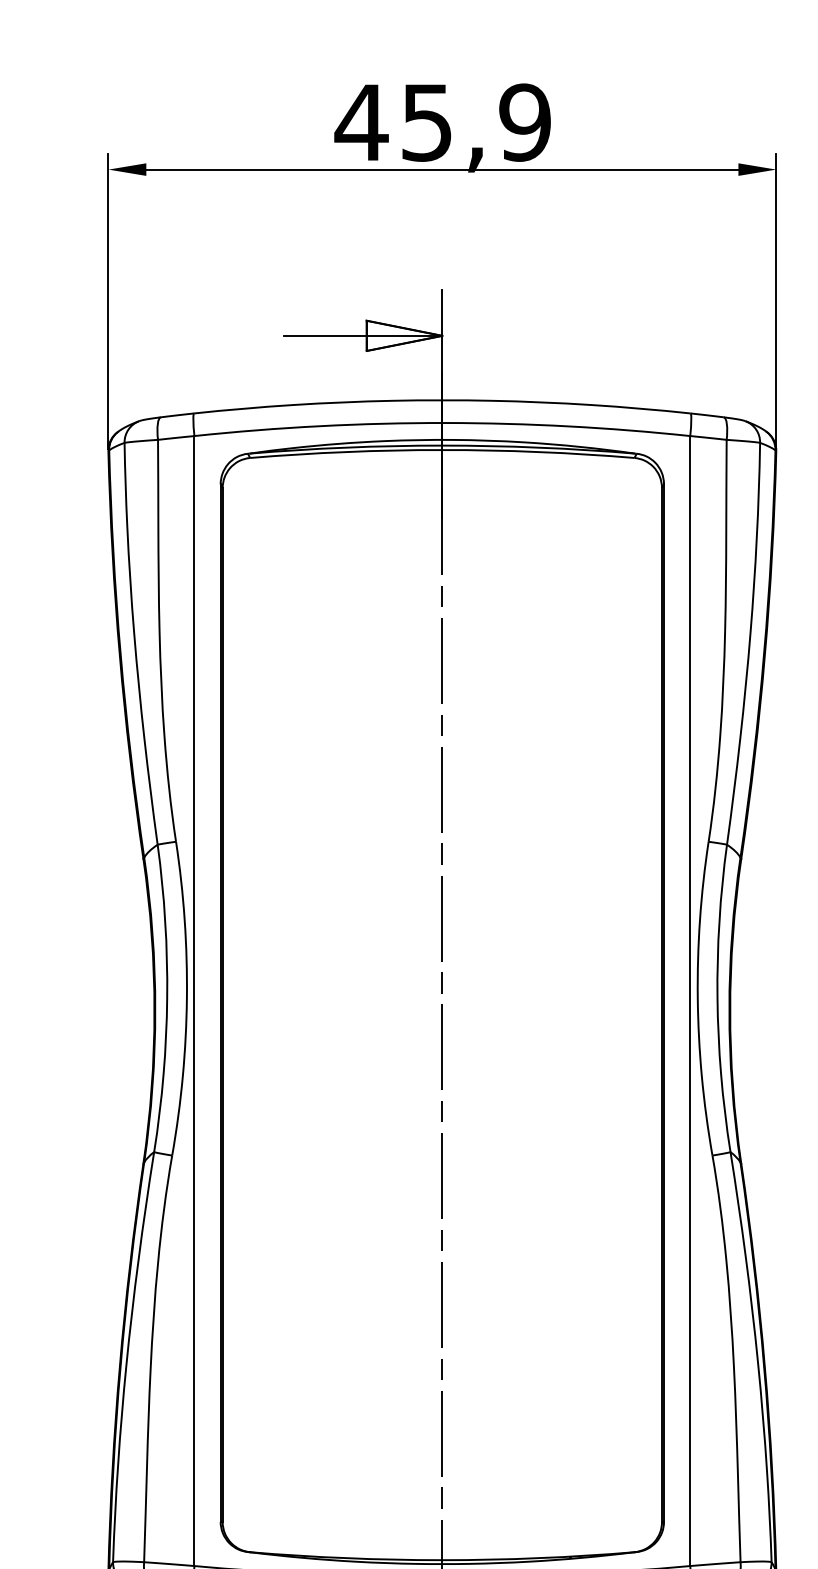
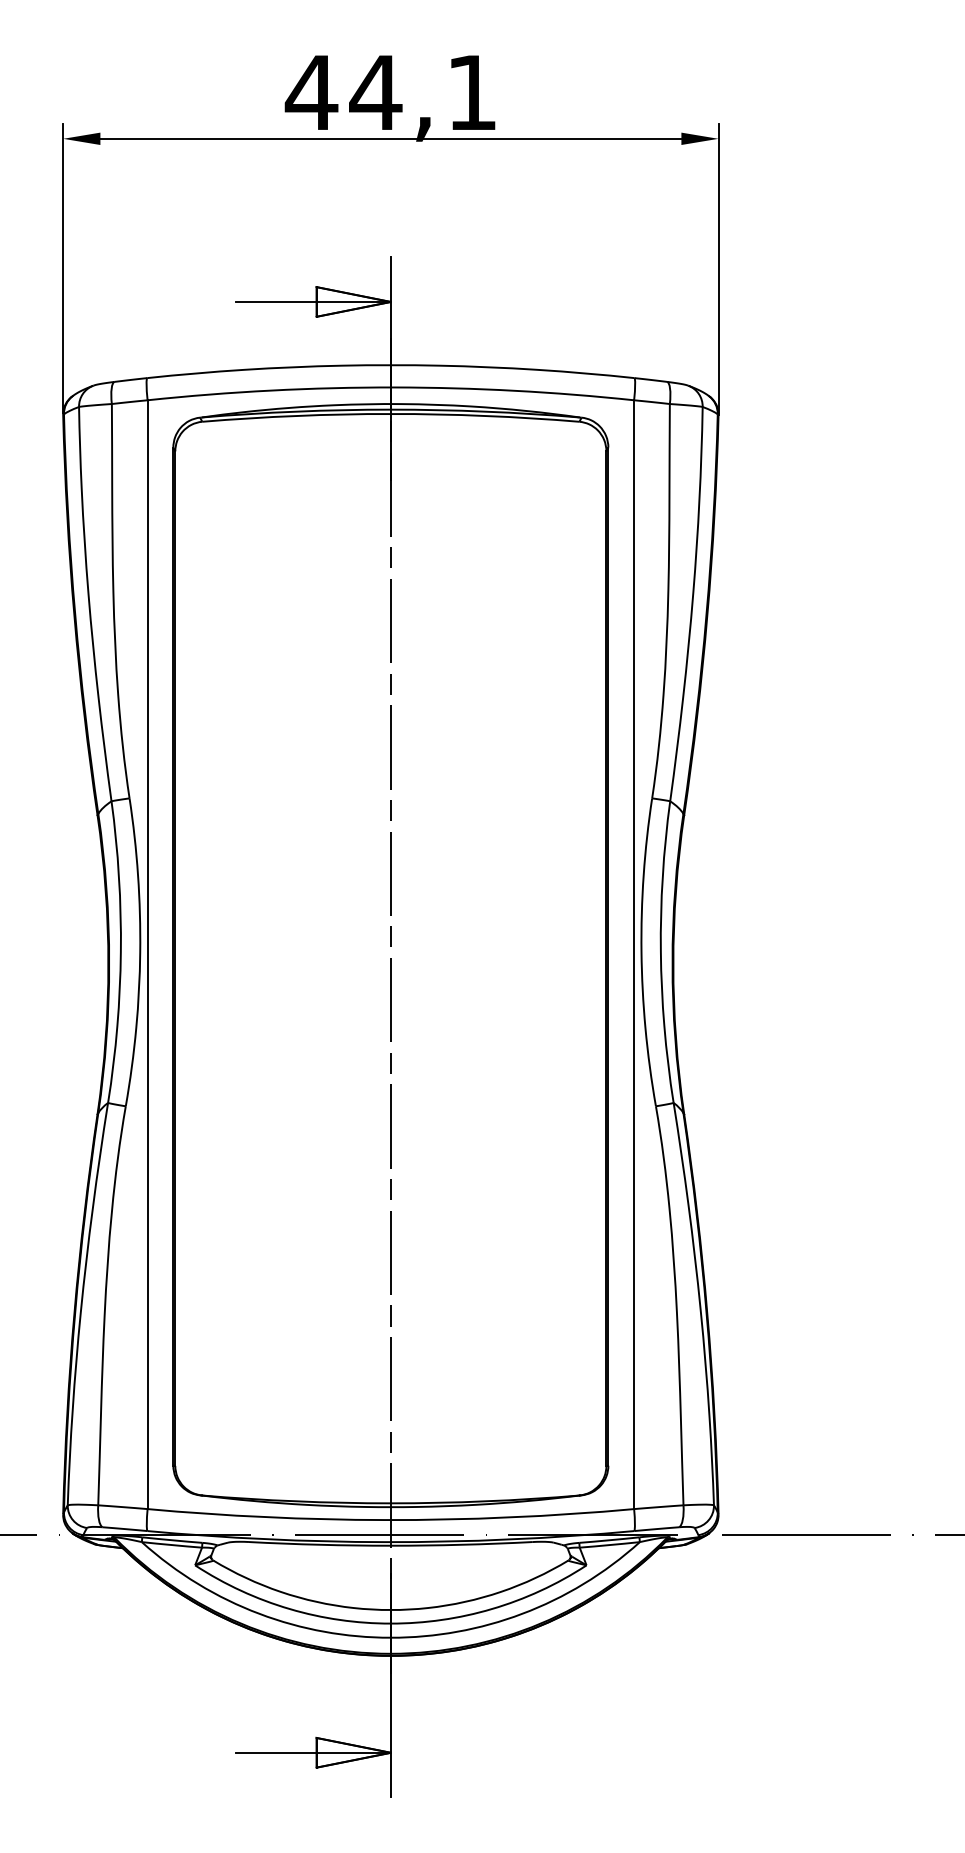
text: (475, 122) -> (423, 92), 45,9 -> 44,1

